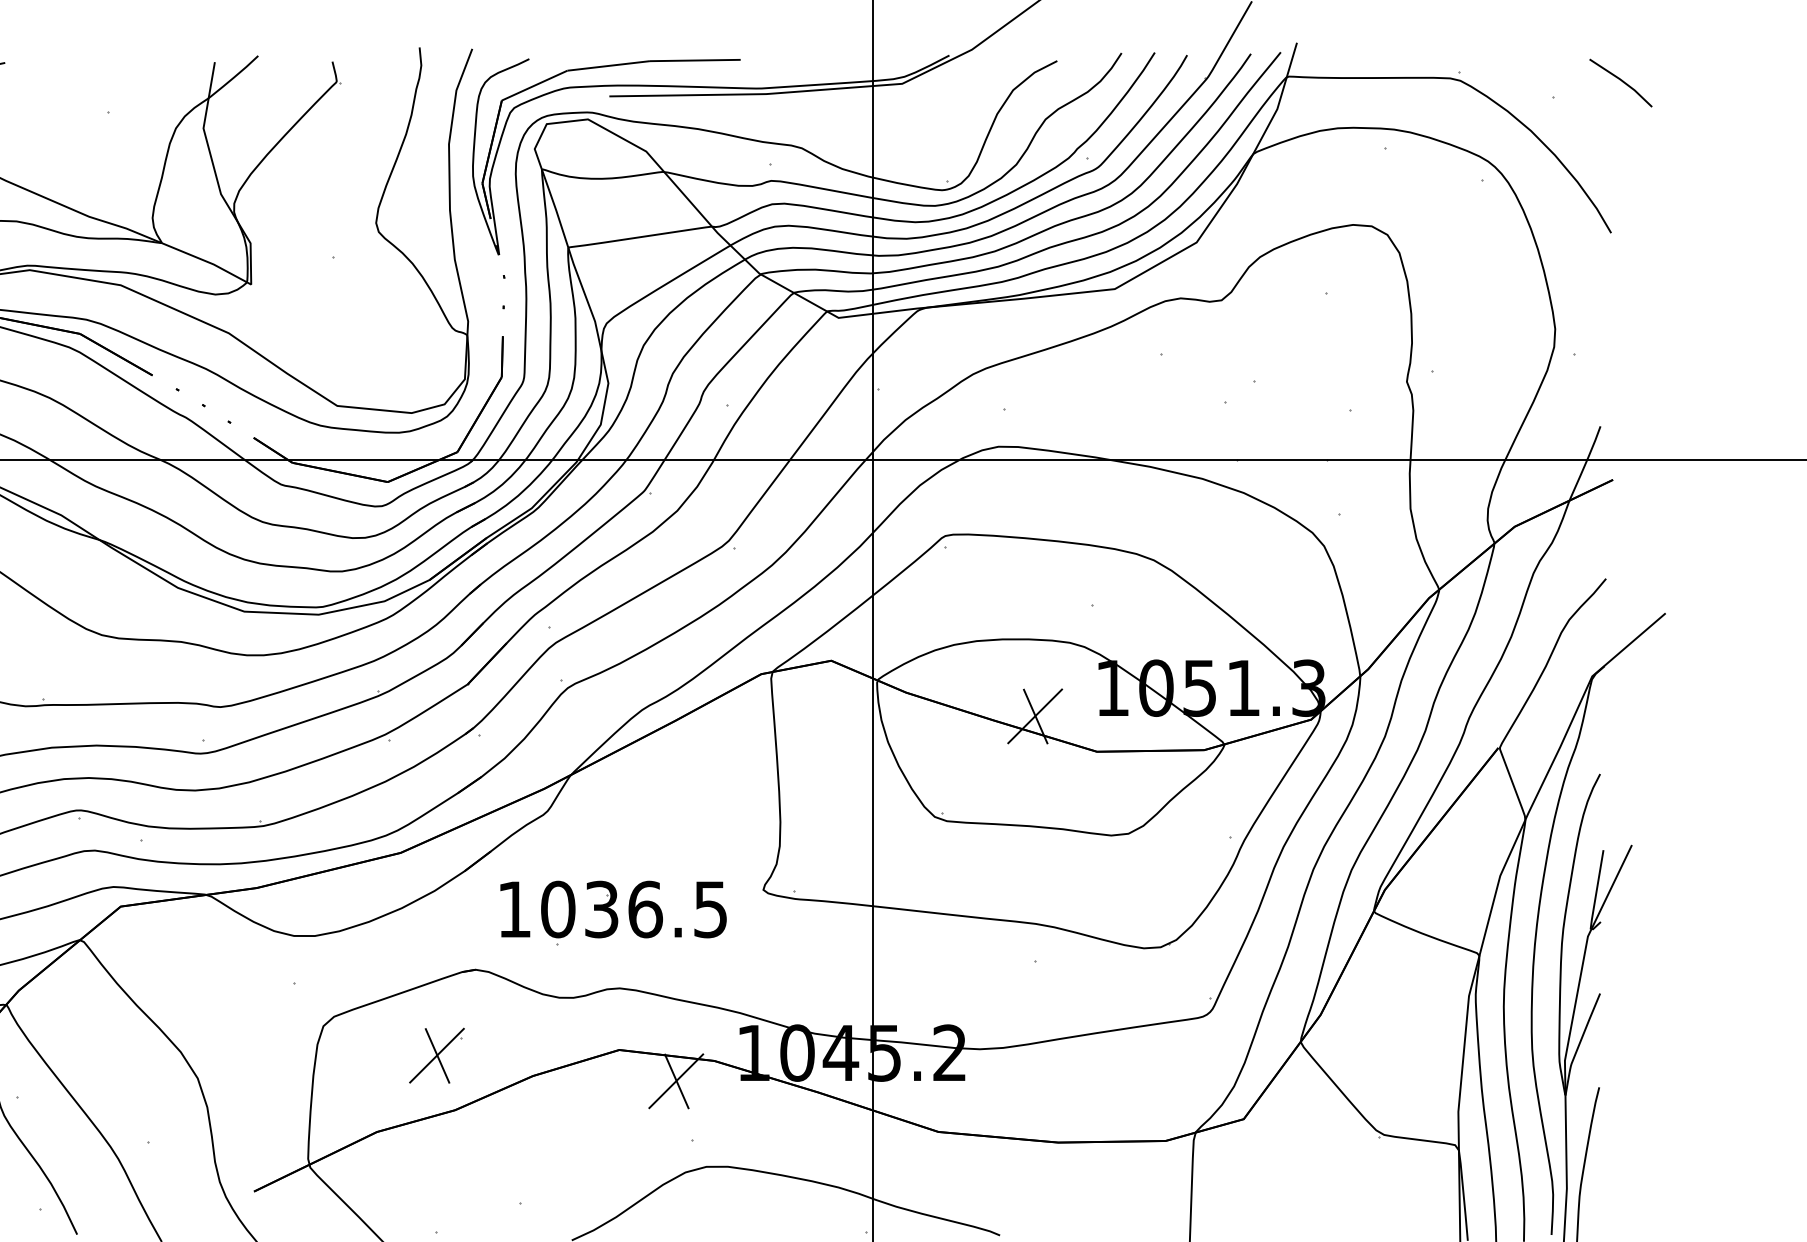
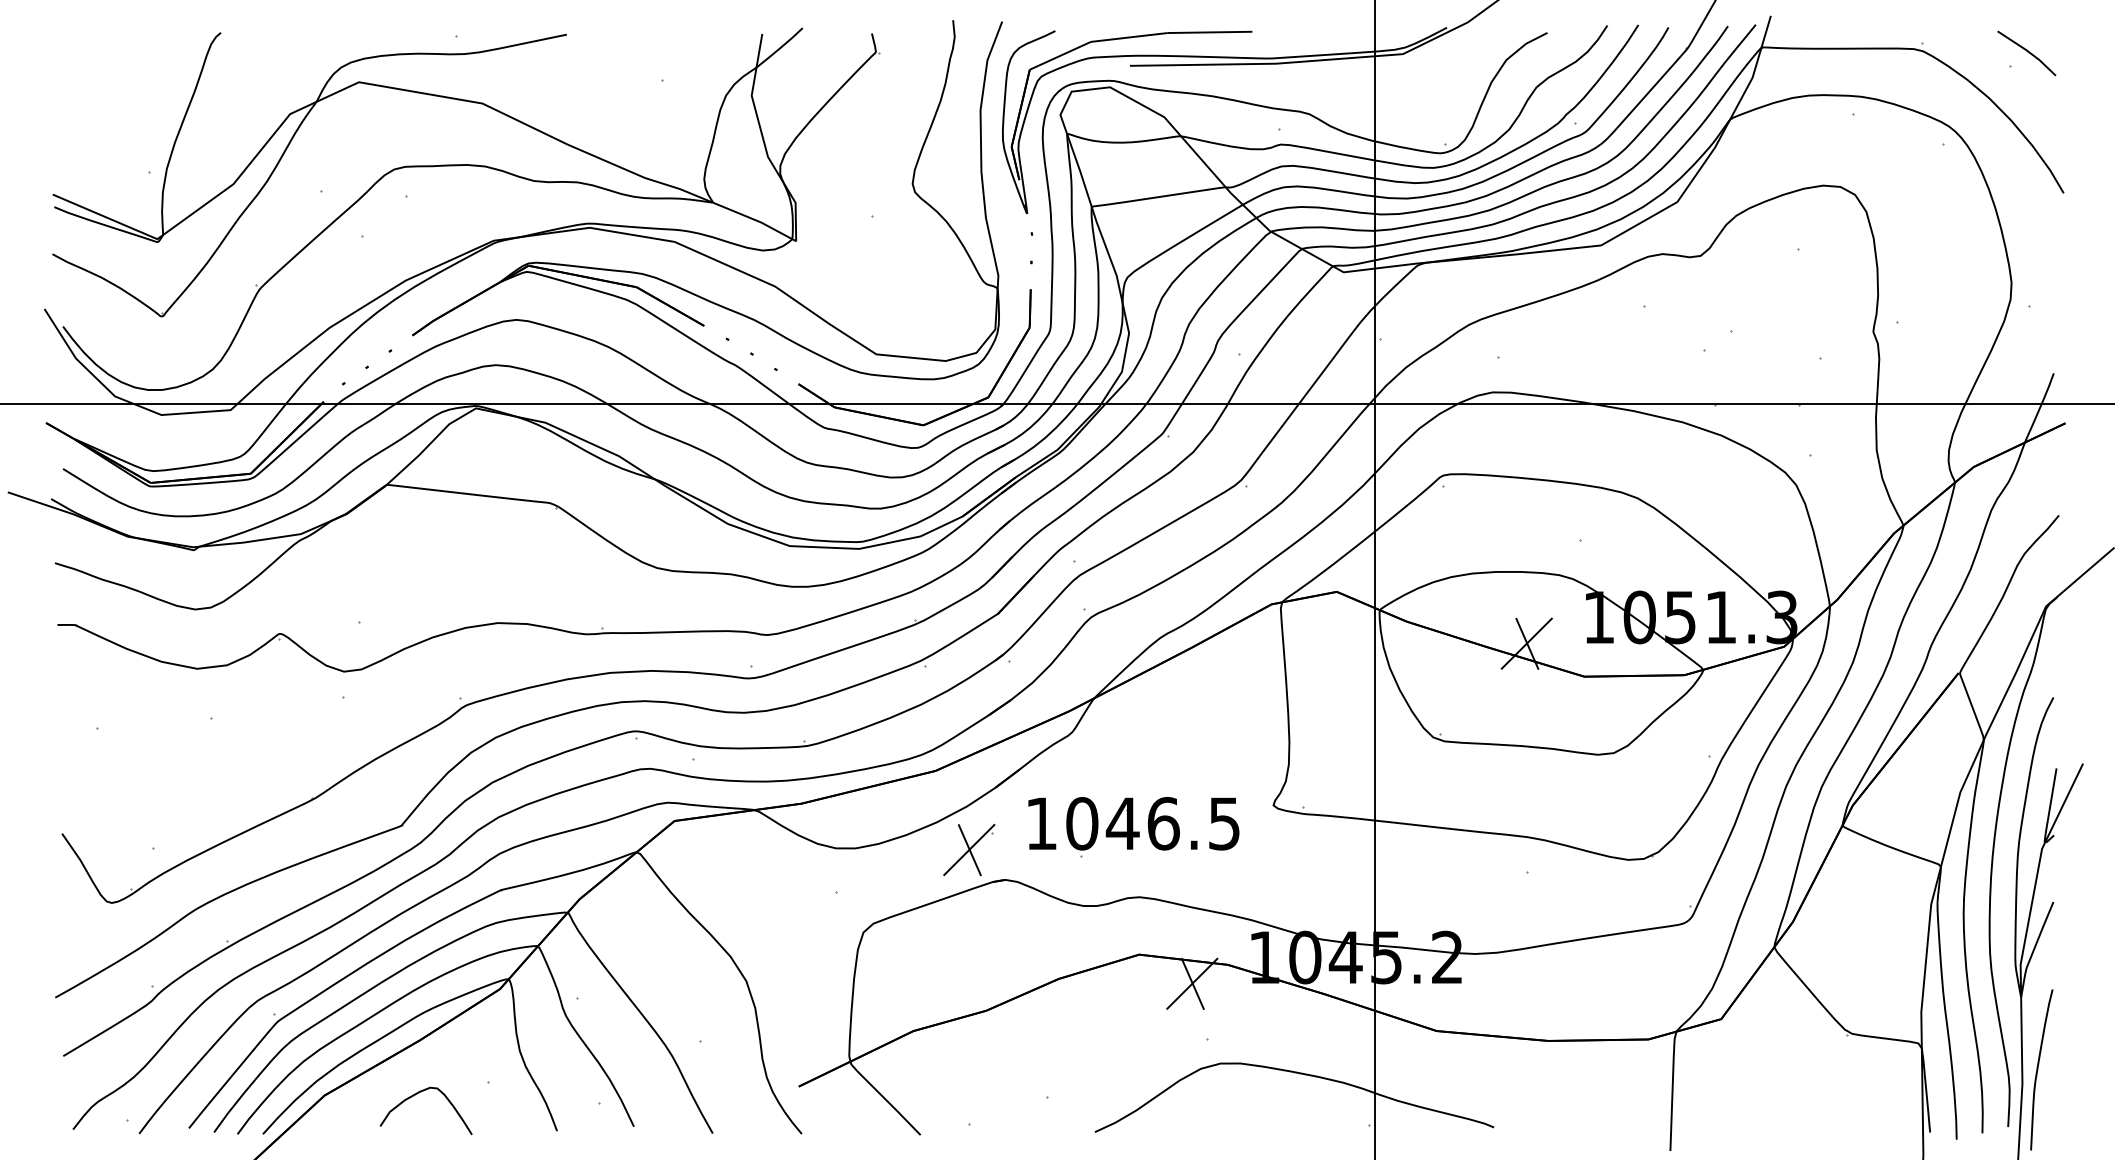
line: (1621, 82) -> (2027, 52), moved
text: (601, 909) -> (1122, 823), 1036.5 -> 1046.5
part: (437, 1055) -> (969, 849), moved

